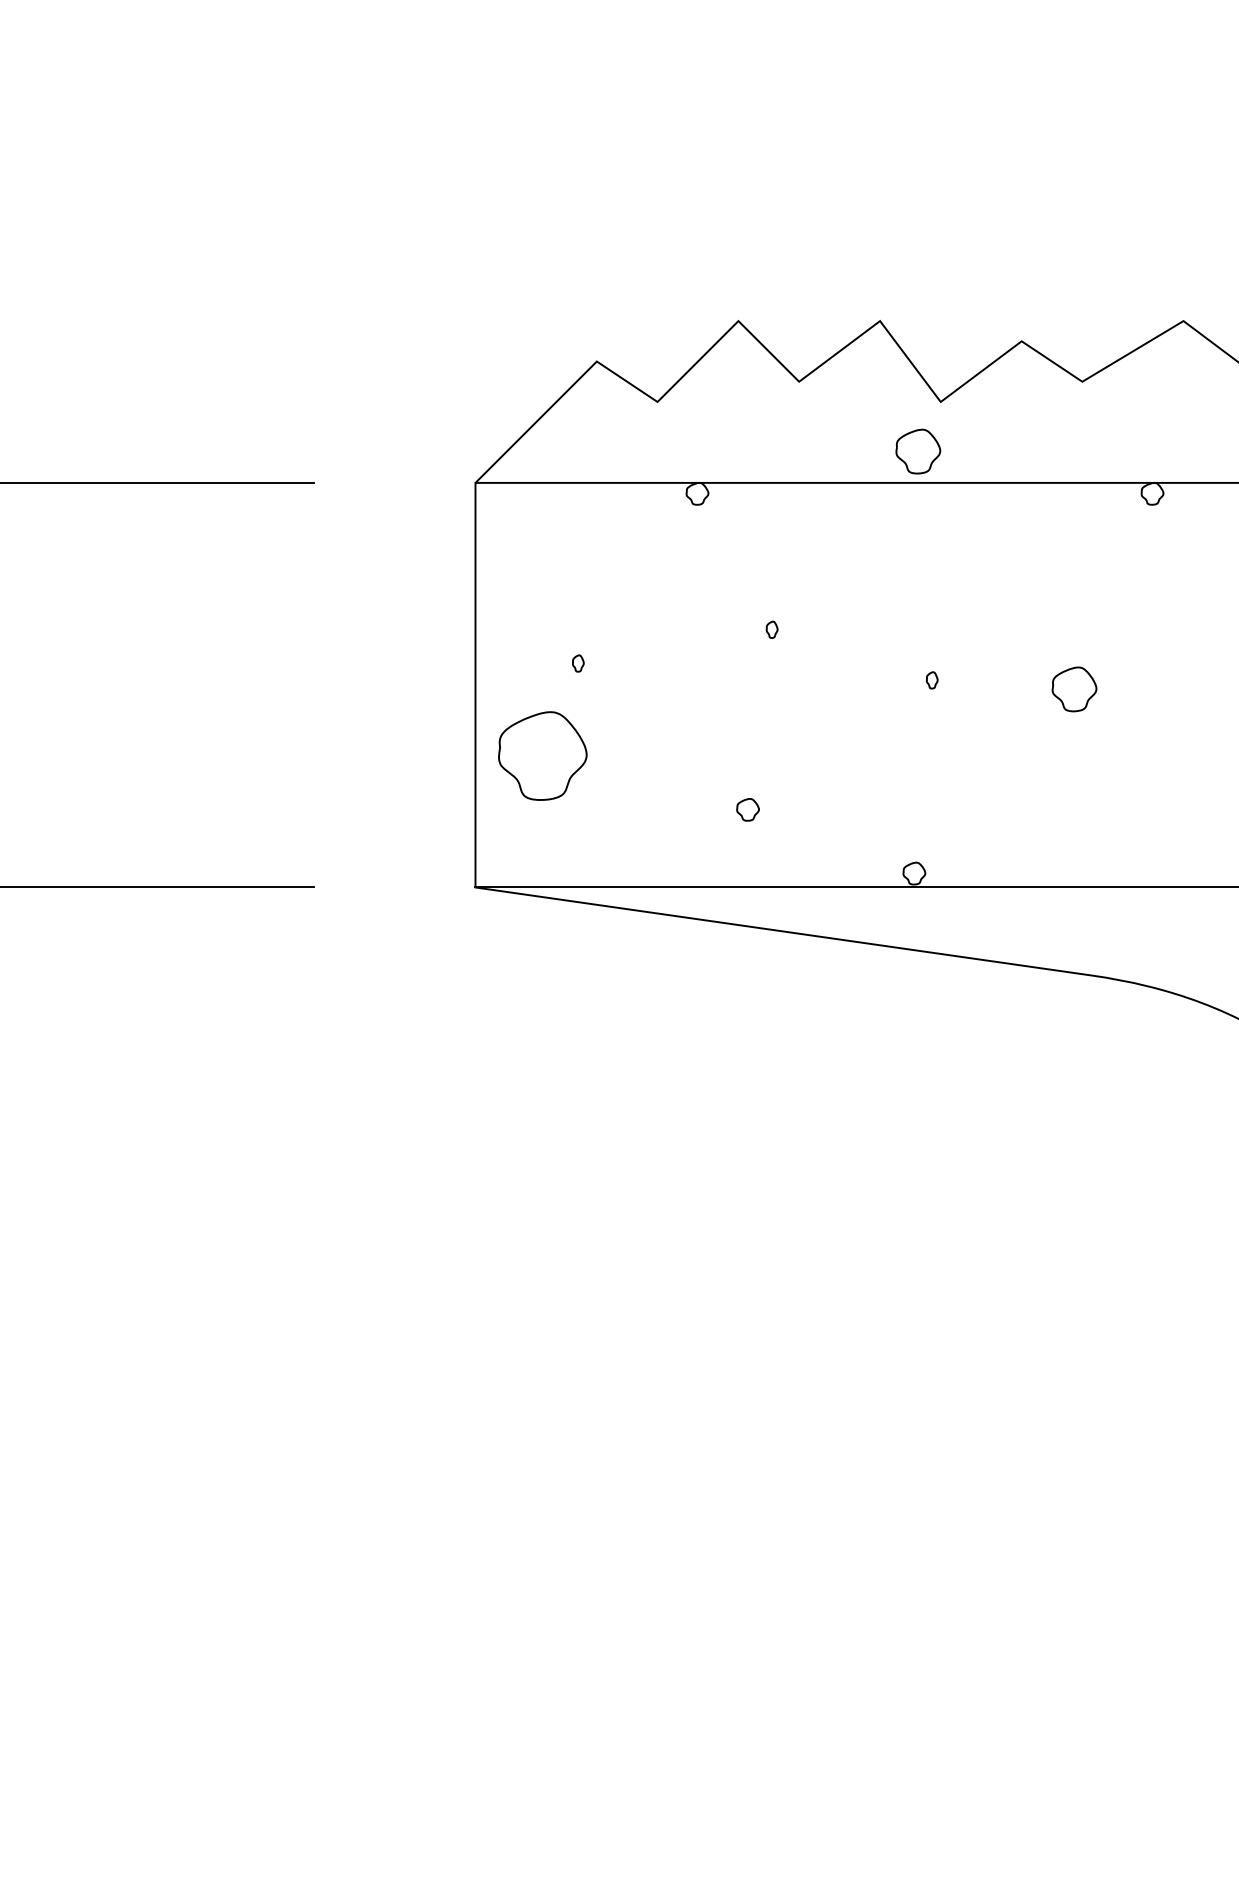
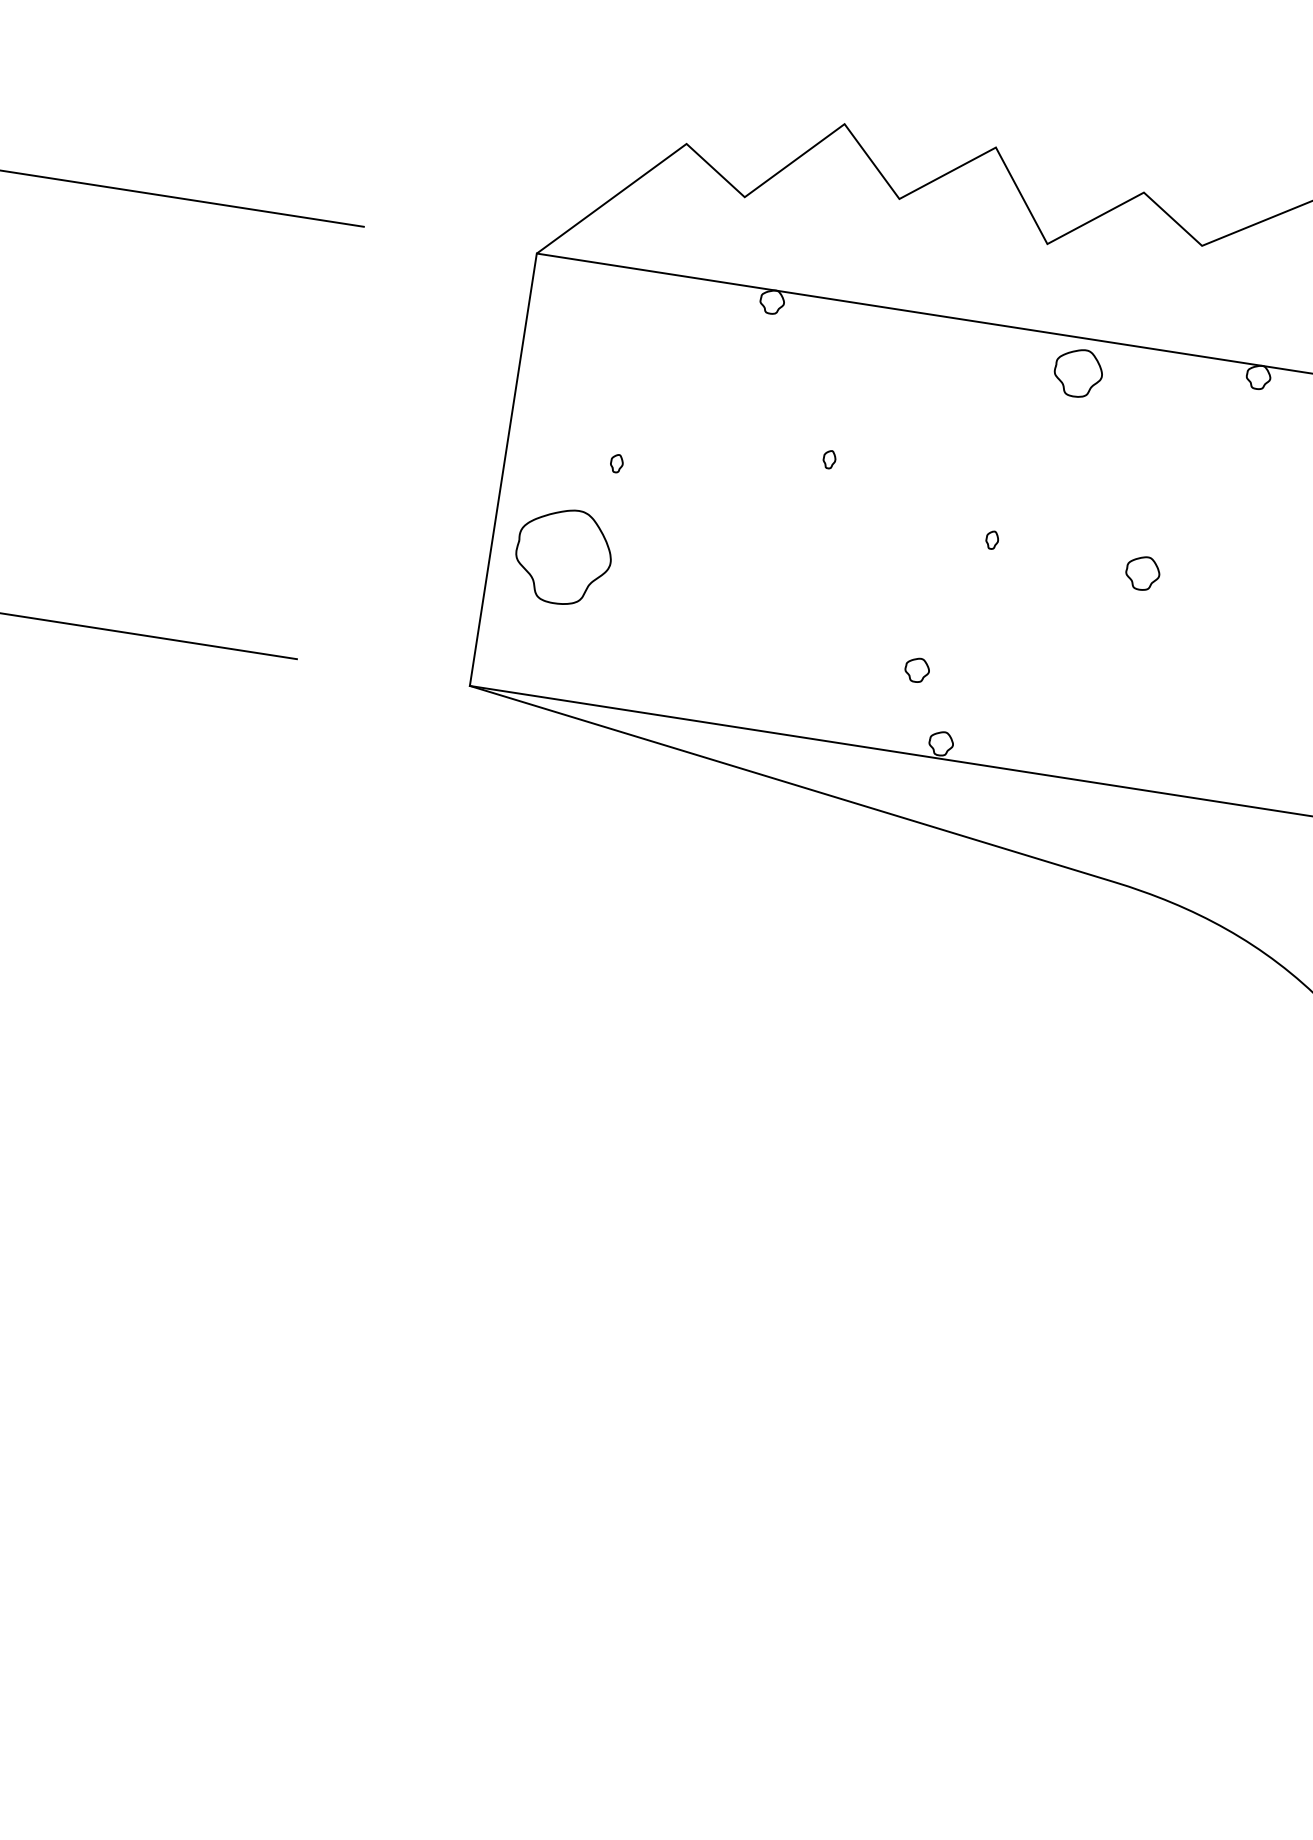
part: (918, 451) -> (1078, 373), moved
part: (1074, 689) -> (1142, 573), size x0.7
part: (747, 809) -> (916, 669), moved

